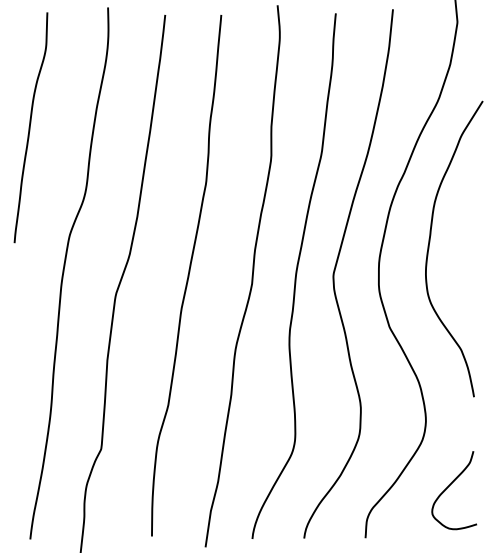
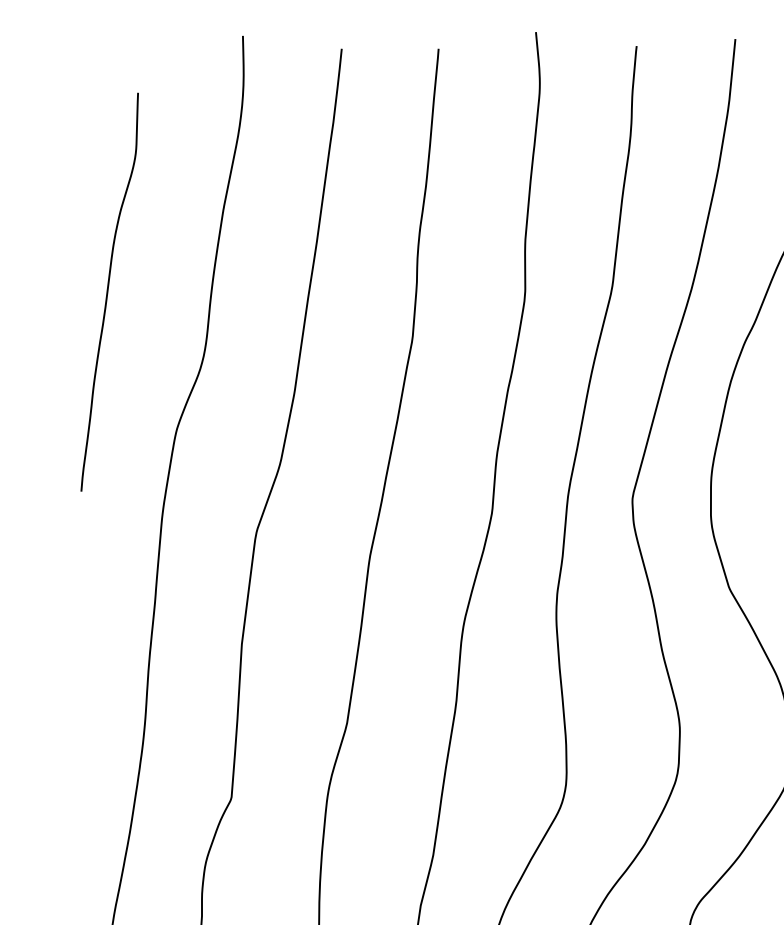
curve: (30, 127) -> (108, 291), moved

